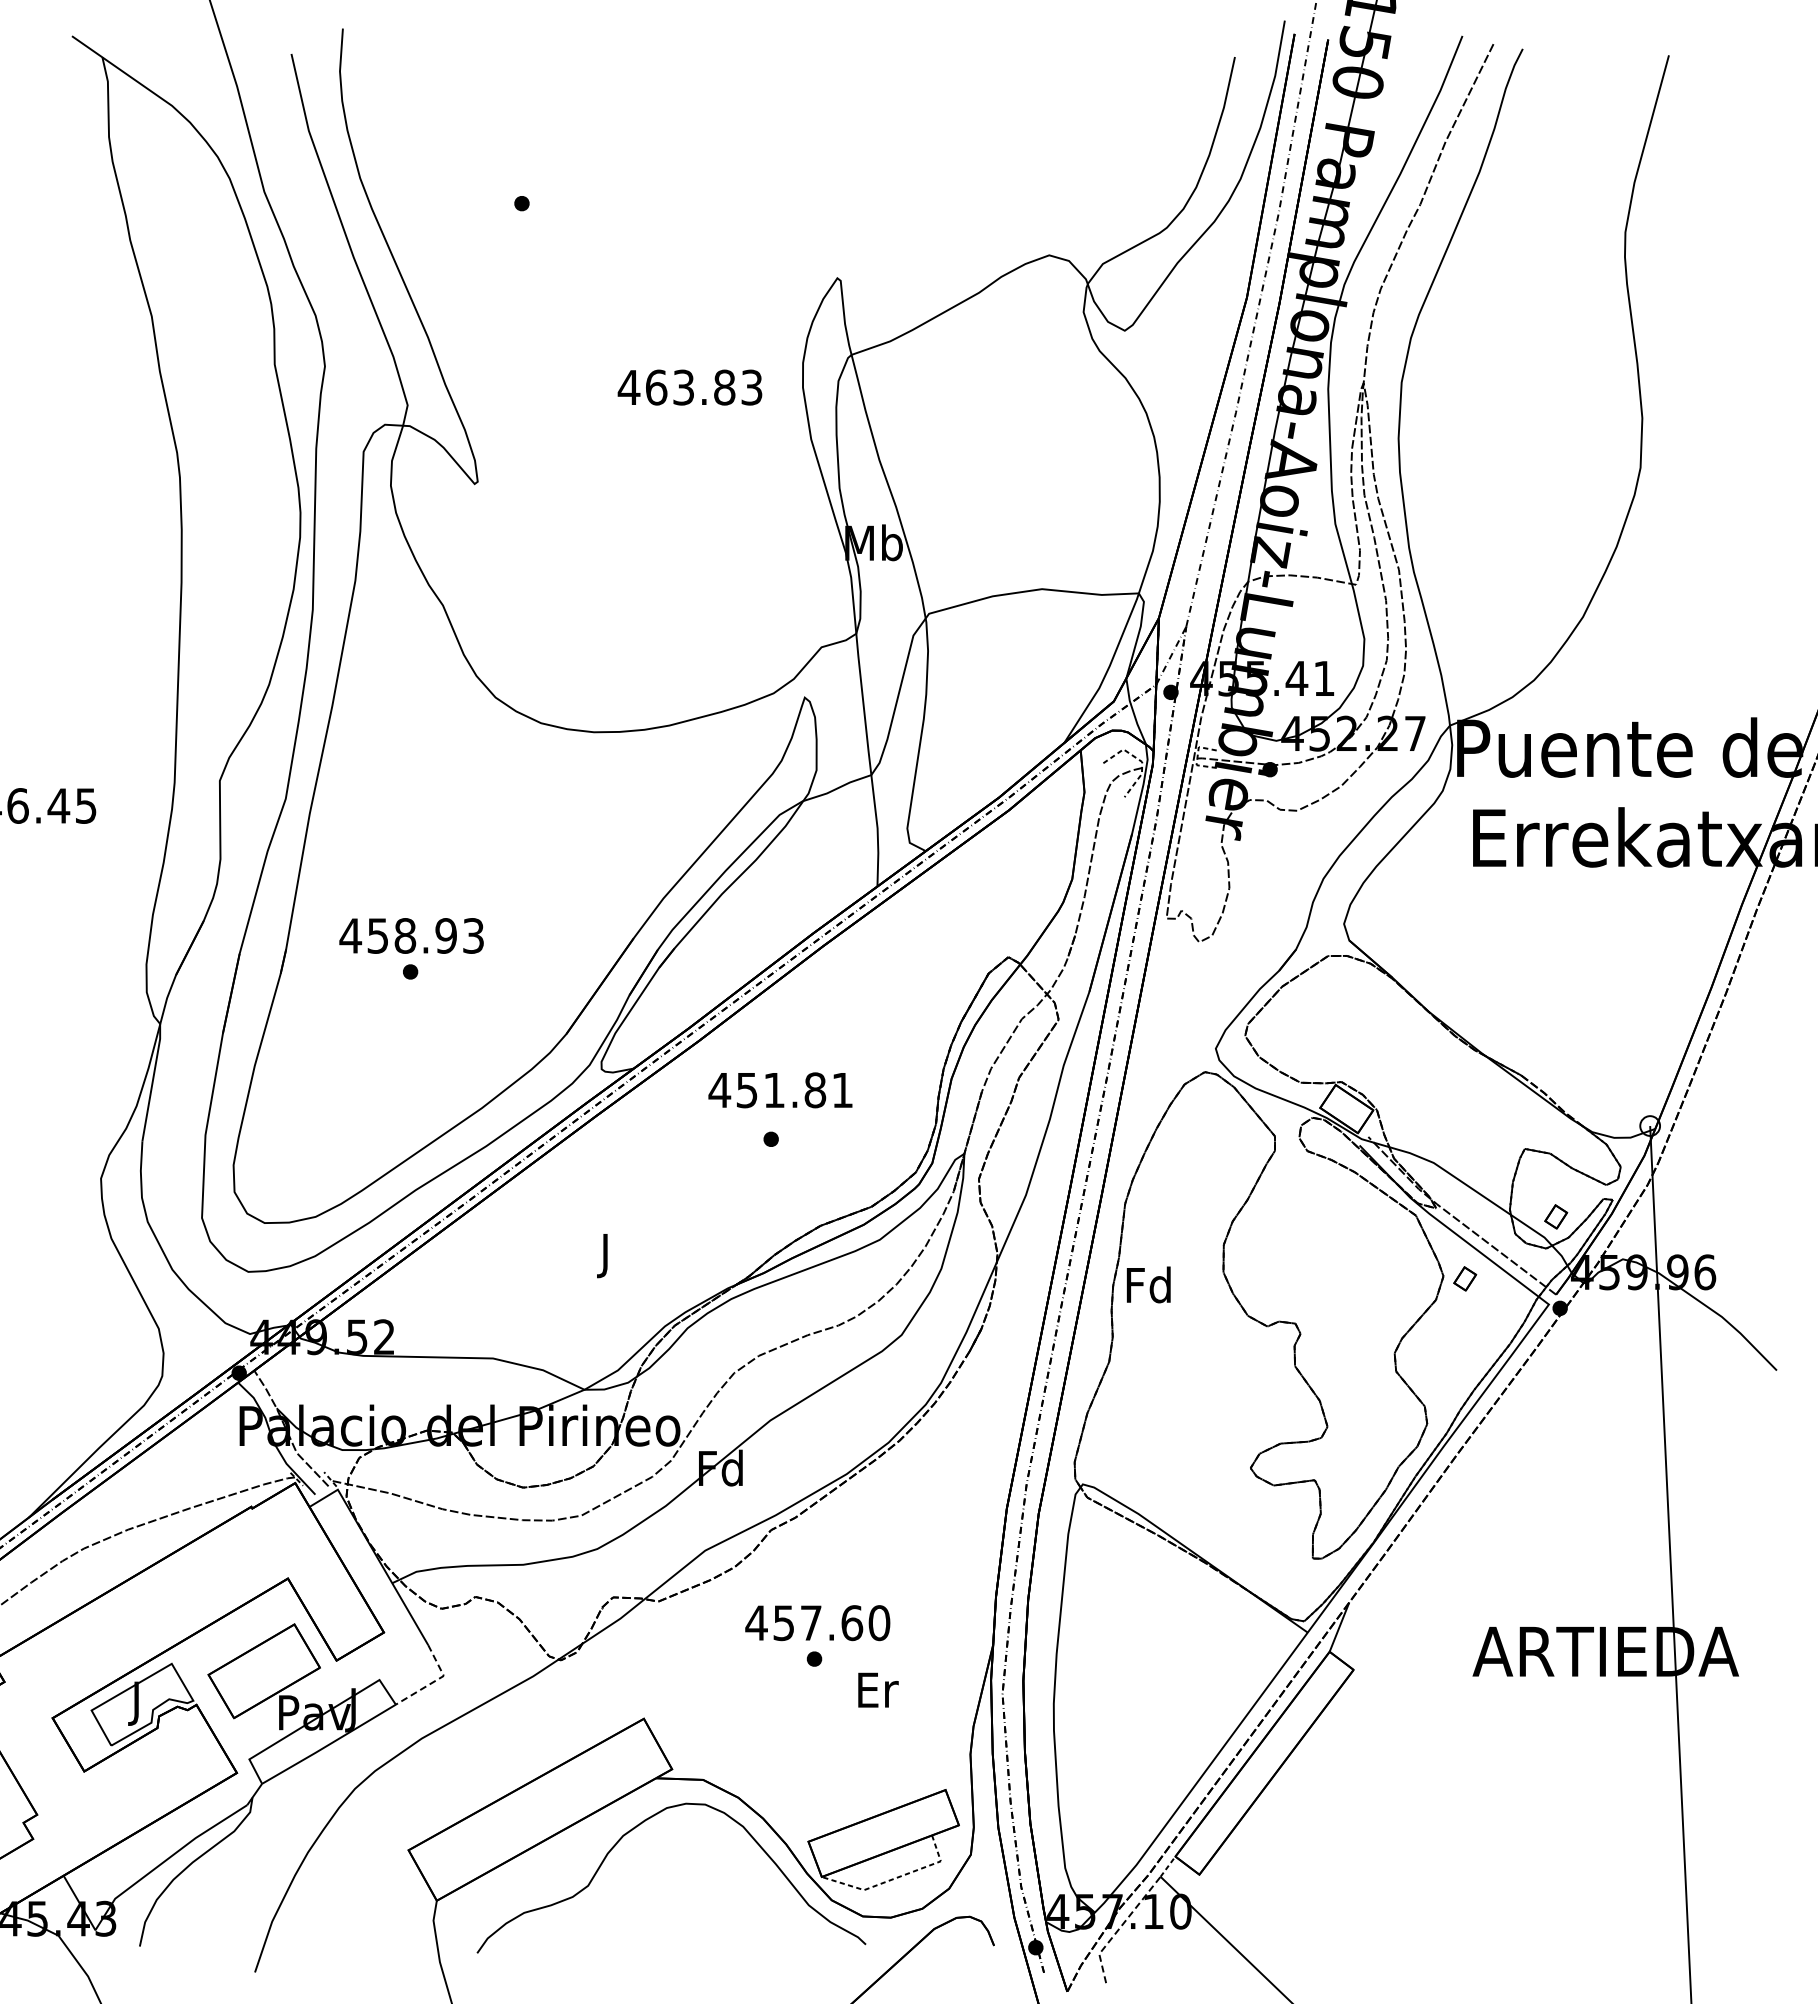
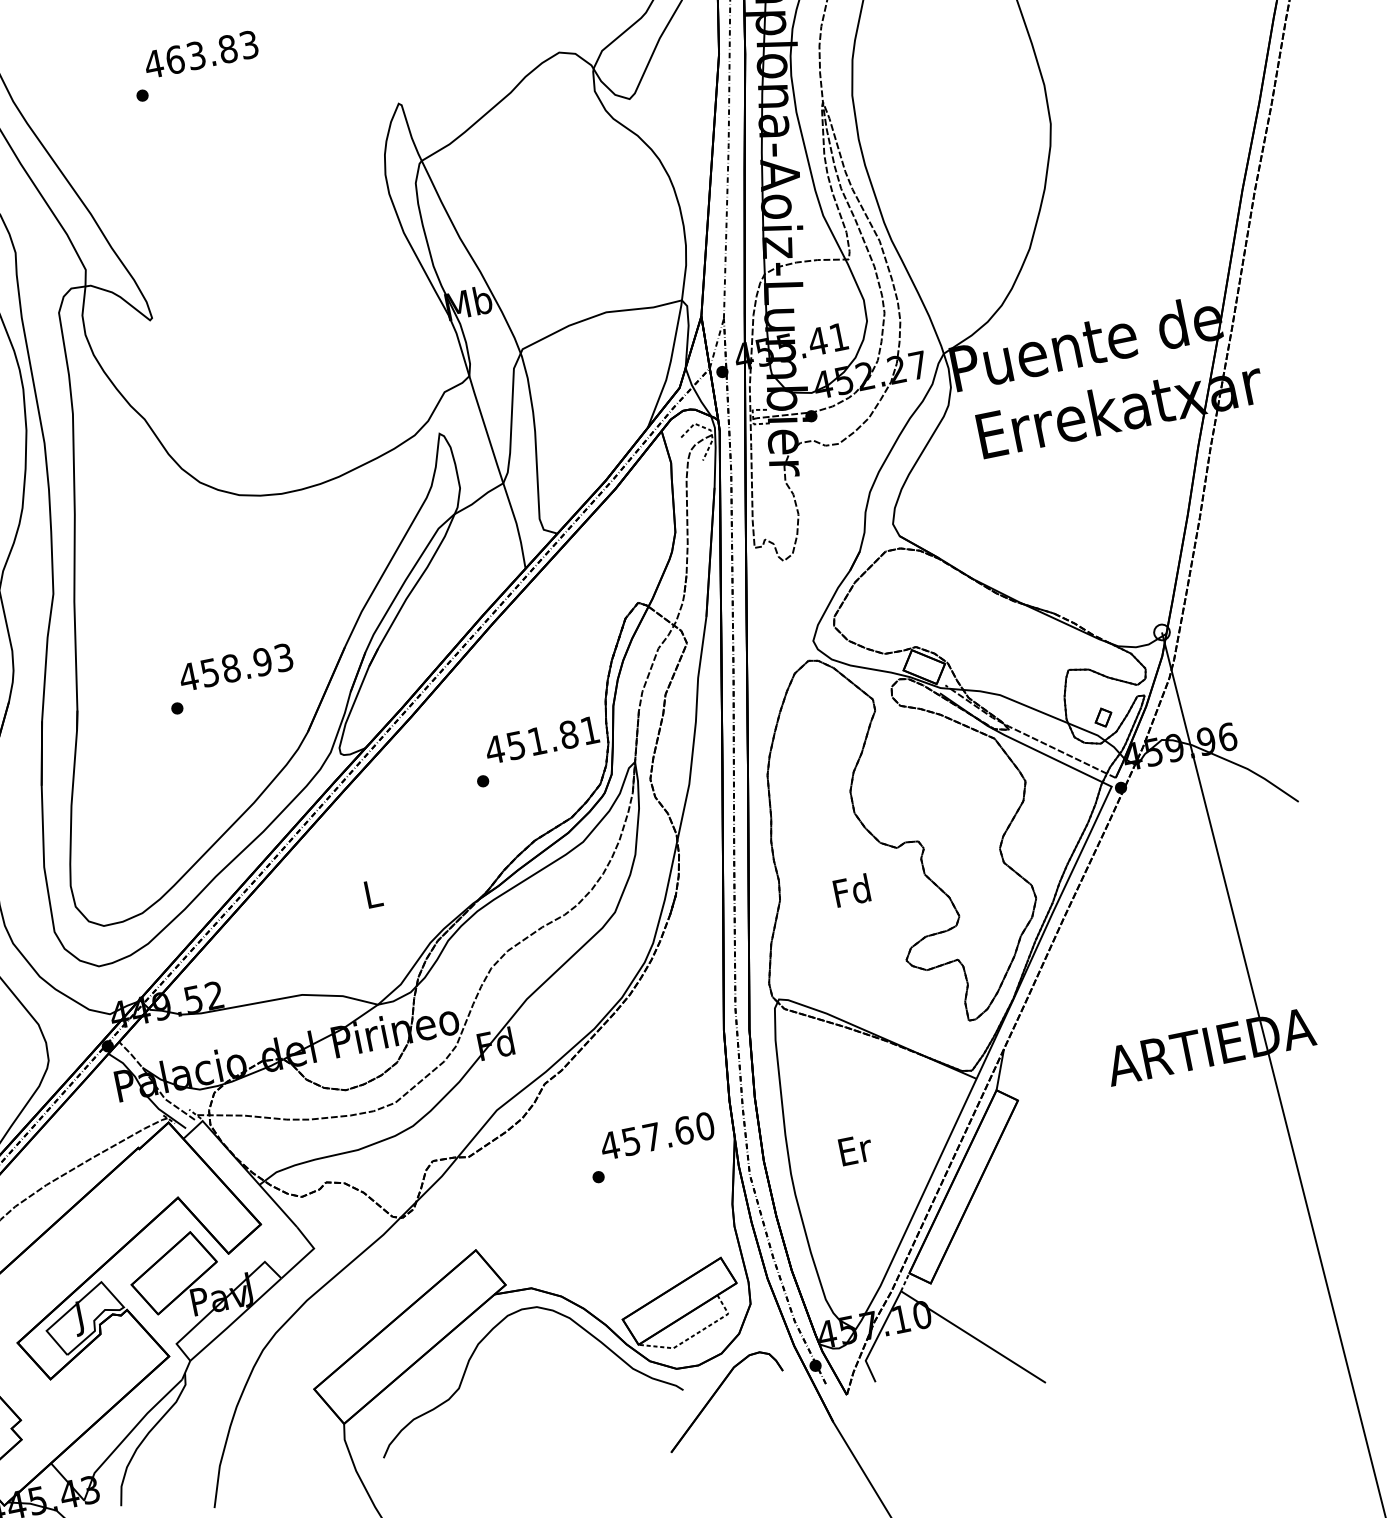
text: (689, 387) -> (200, 54), moved
text: (411, 935) -> (235, 667), moved
text: (780, 1090) -> (542, 740), moved
text: (606, 1256) -> (374, 898), J -> L
part: (1465, 1278) -> (1042, 779), removed
text: (1148, 1284) -> (851, 890), moved
text: (817, 1623) -> (657, 1136), moved
line: (435, 1681) -> (308, 1254), dashed -> solid
text: (878, 1689) -> (855, 1149), moved
line: (1120, 1927) -> (877, 1336), dashed -> solid

